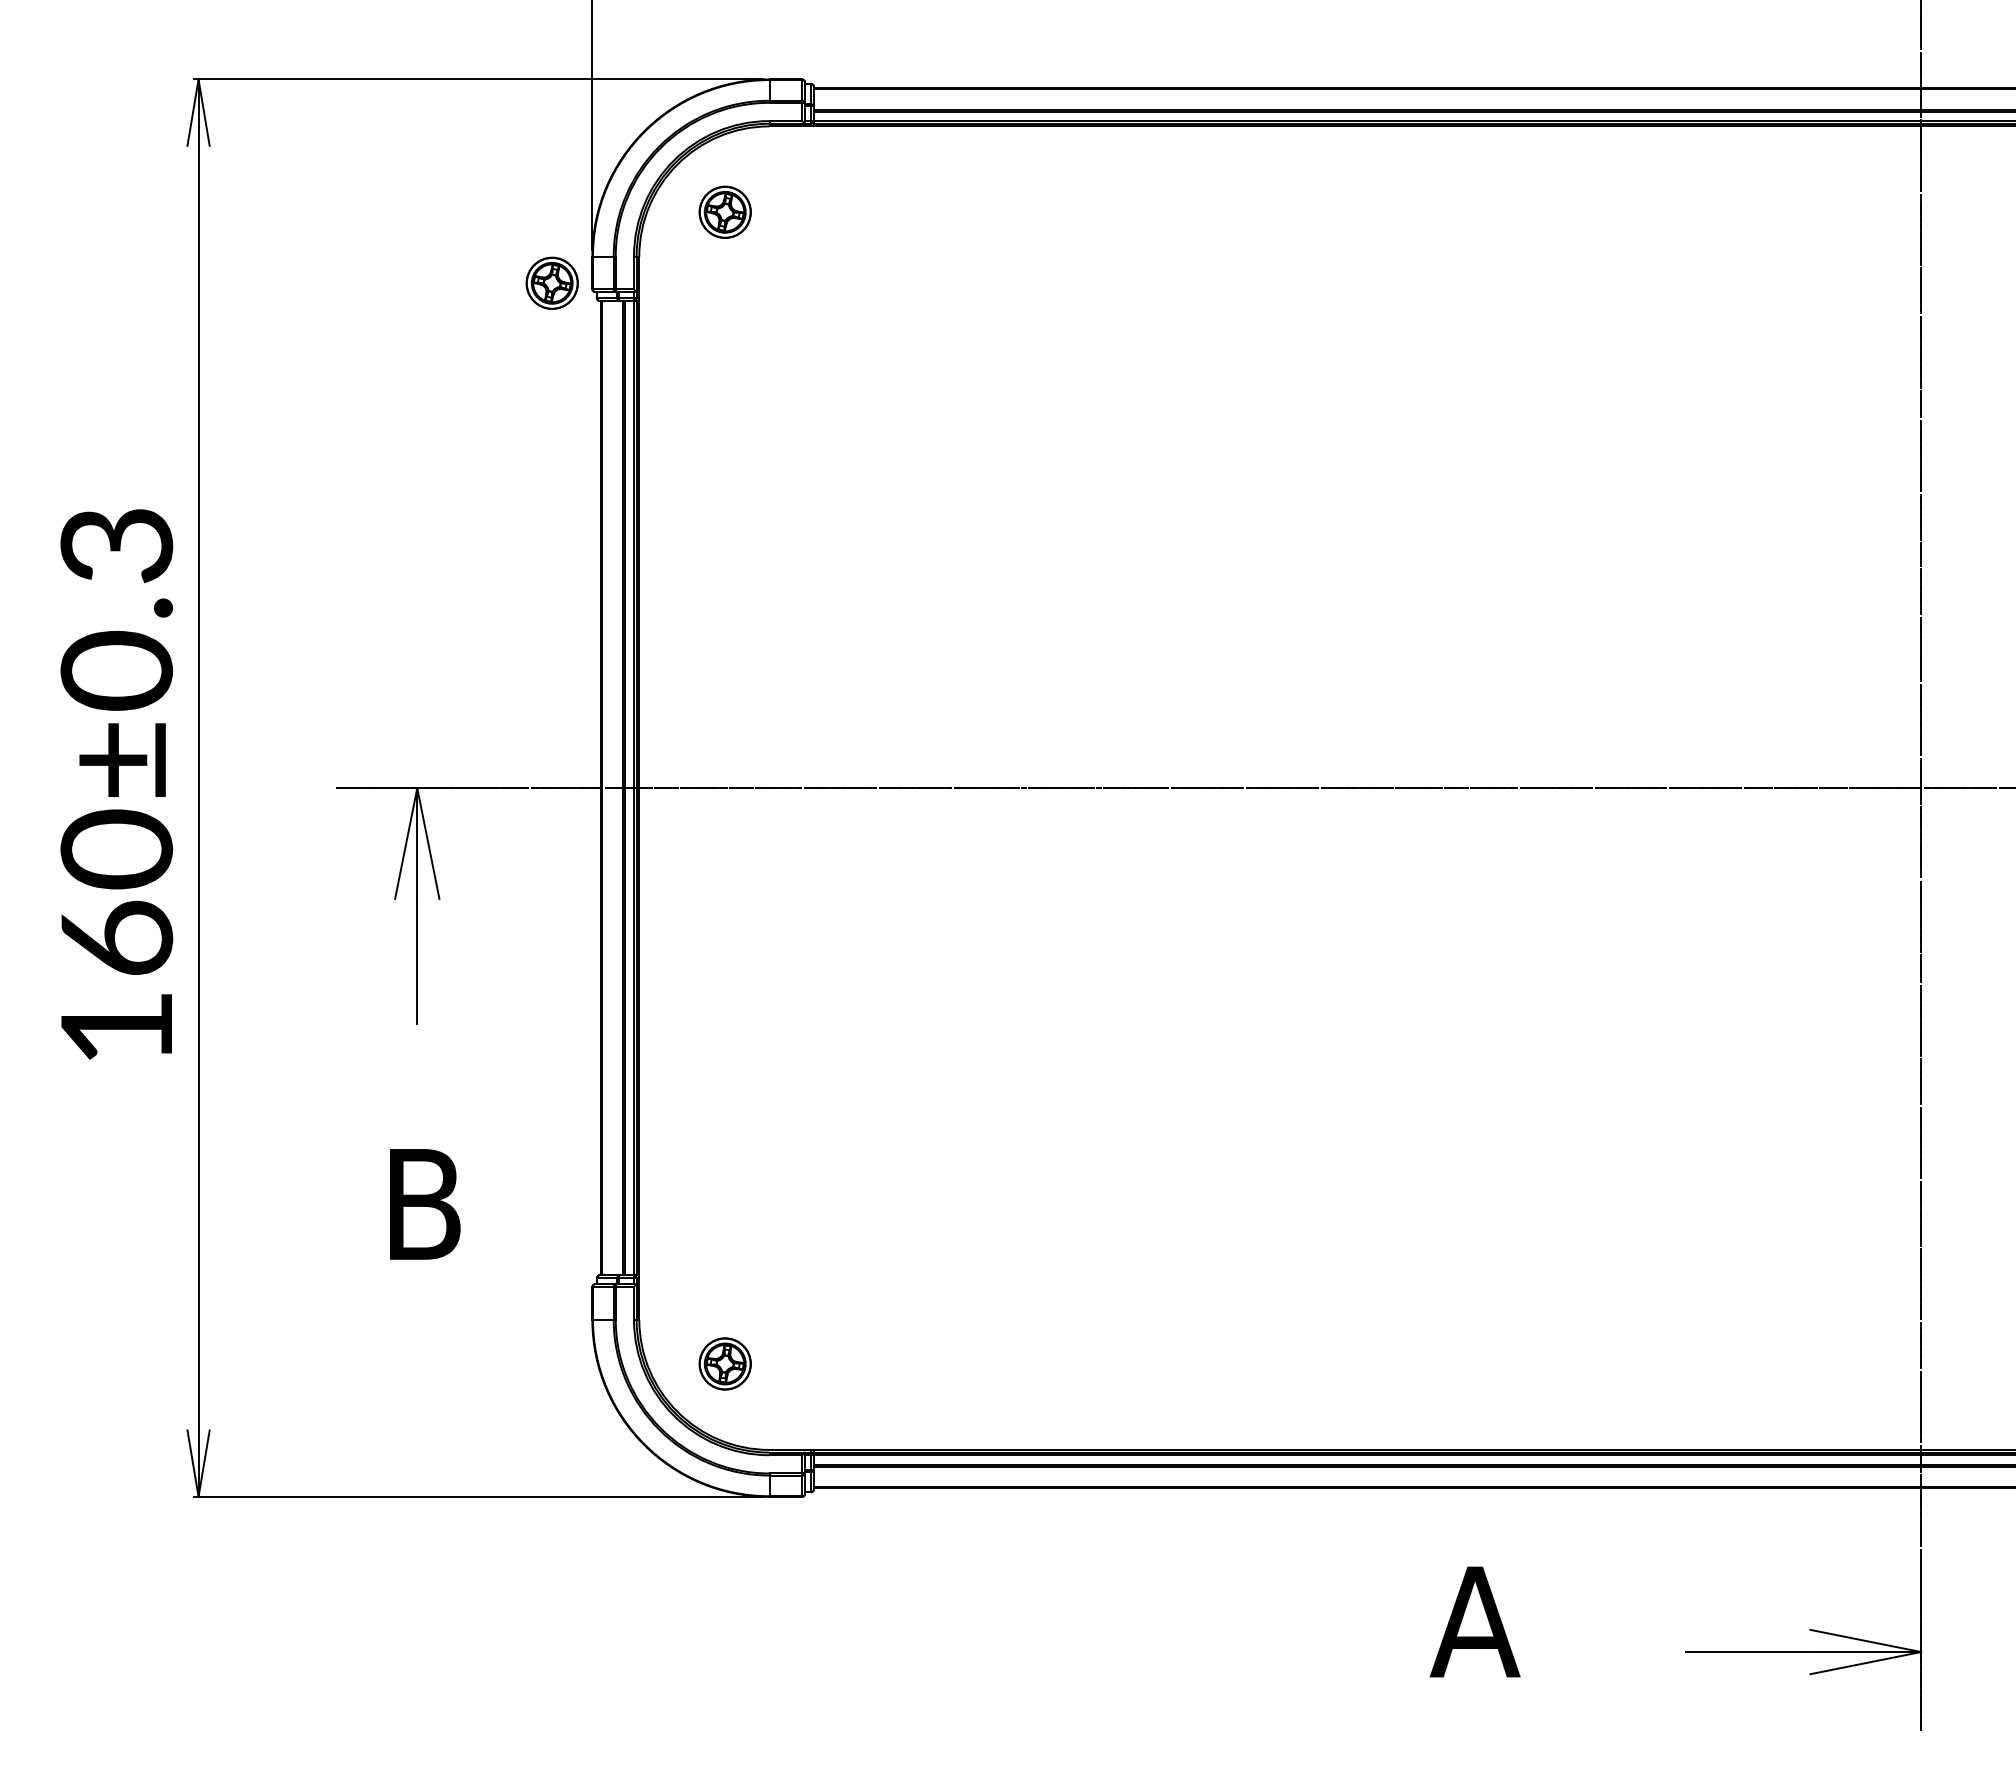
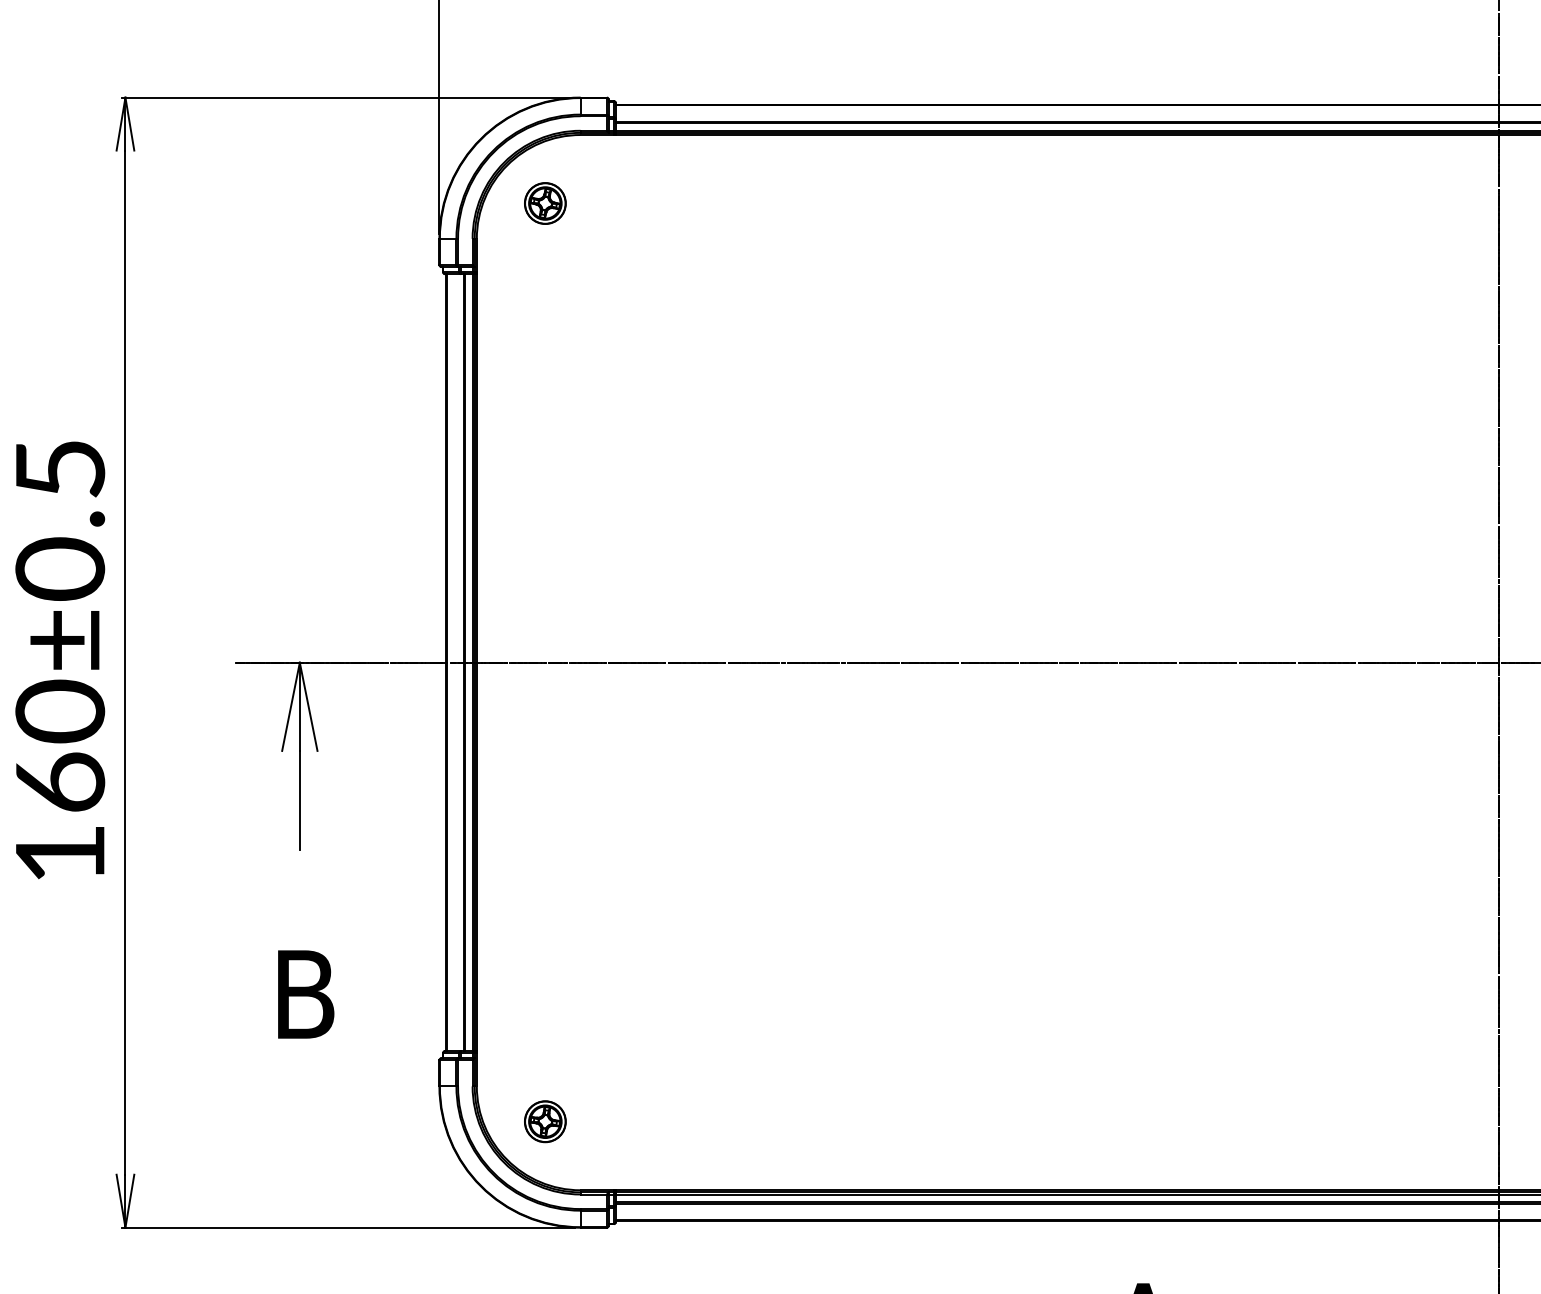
part: (551, 282) -> (406, 259), removed
text: (116, 546) -> (60, 469), 160±0.3 -> 160±0.5

